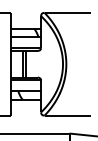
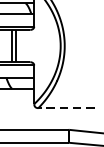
line: (67, 115) -> (66, 107), solid -> dashed

